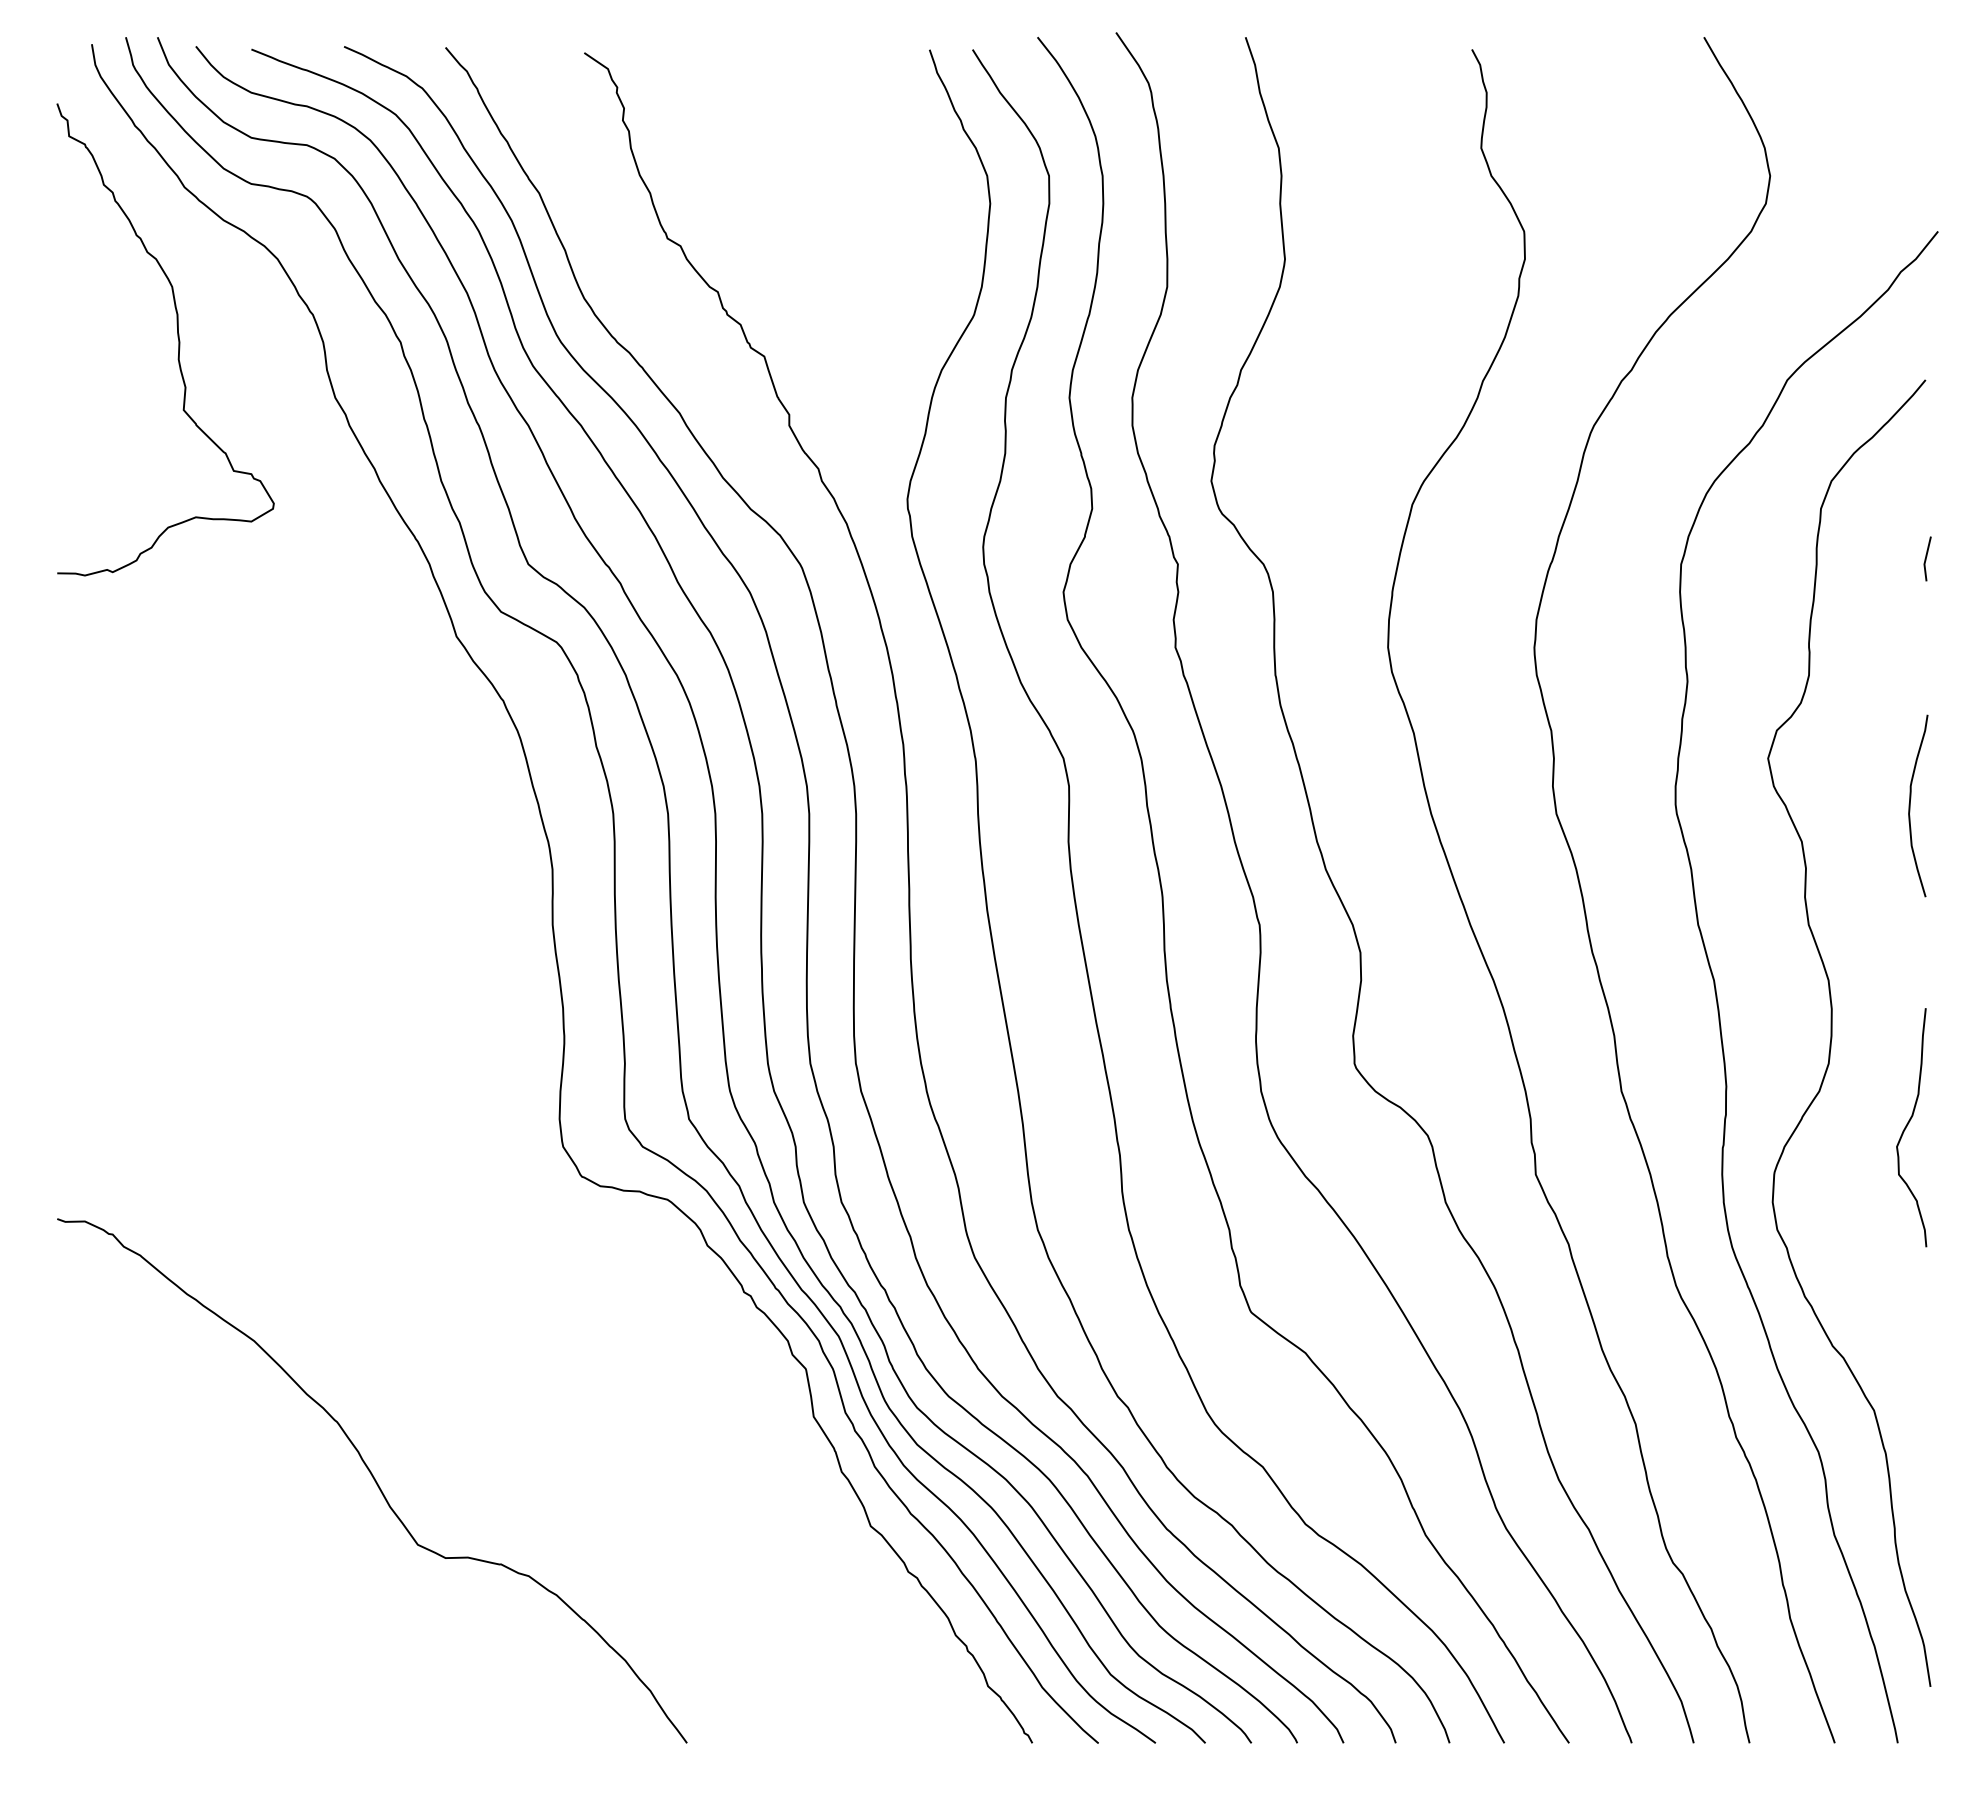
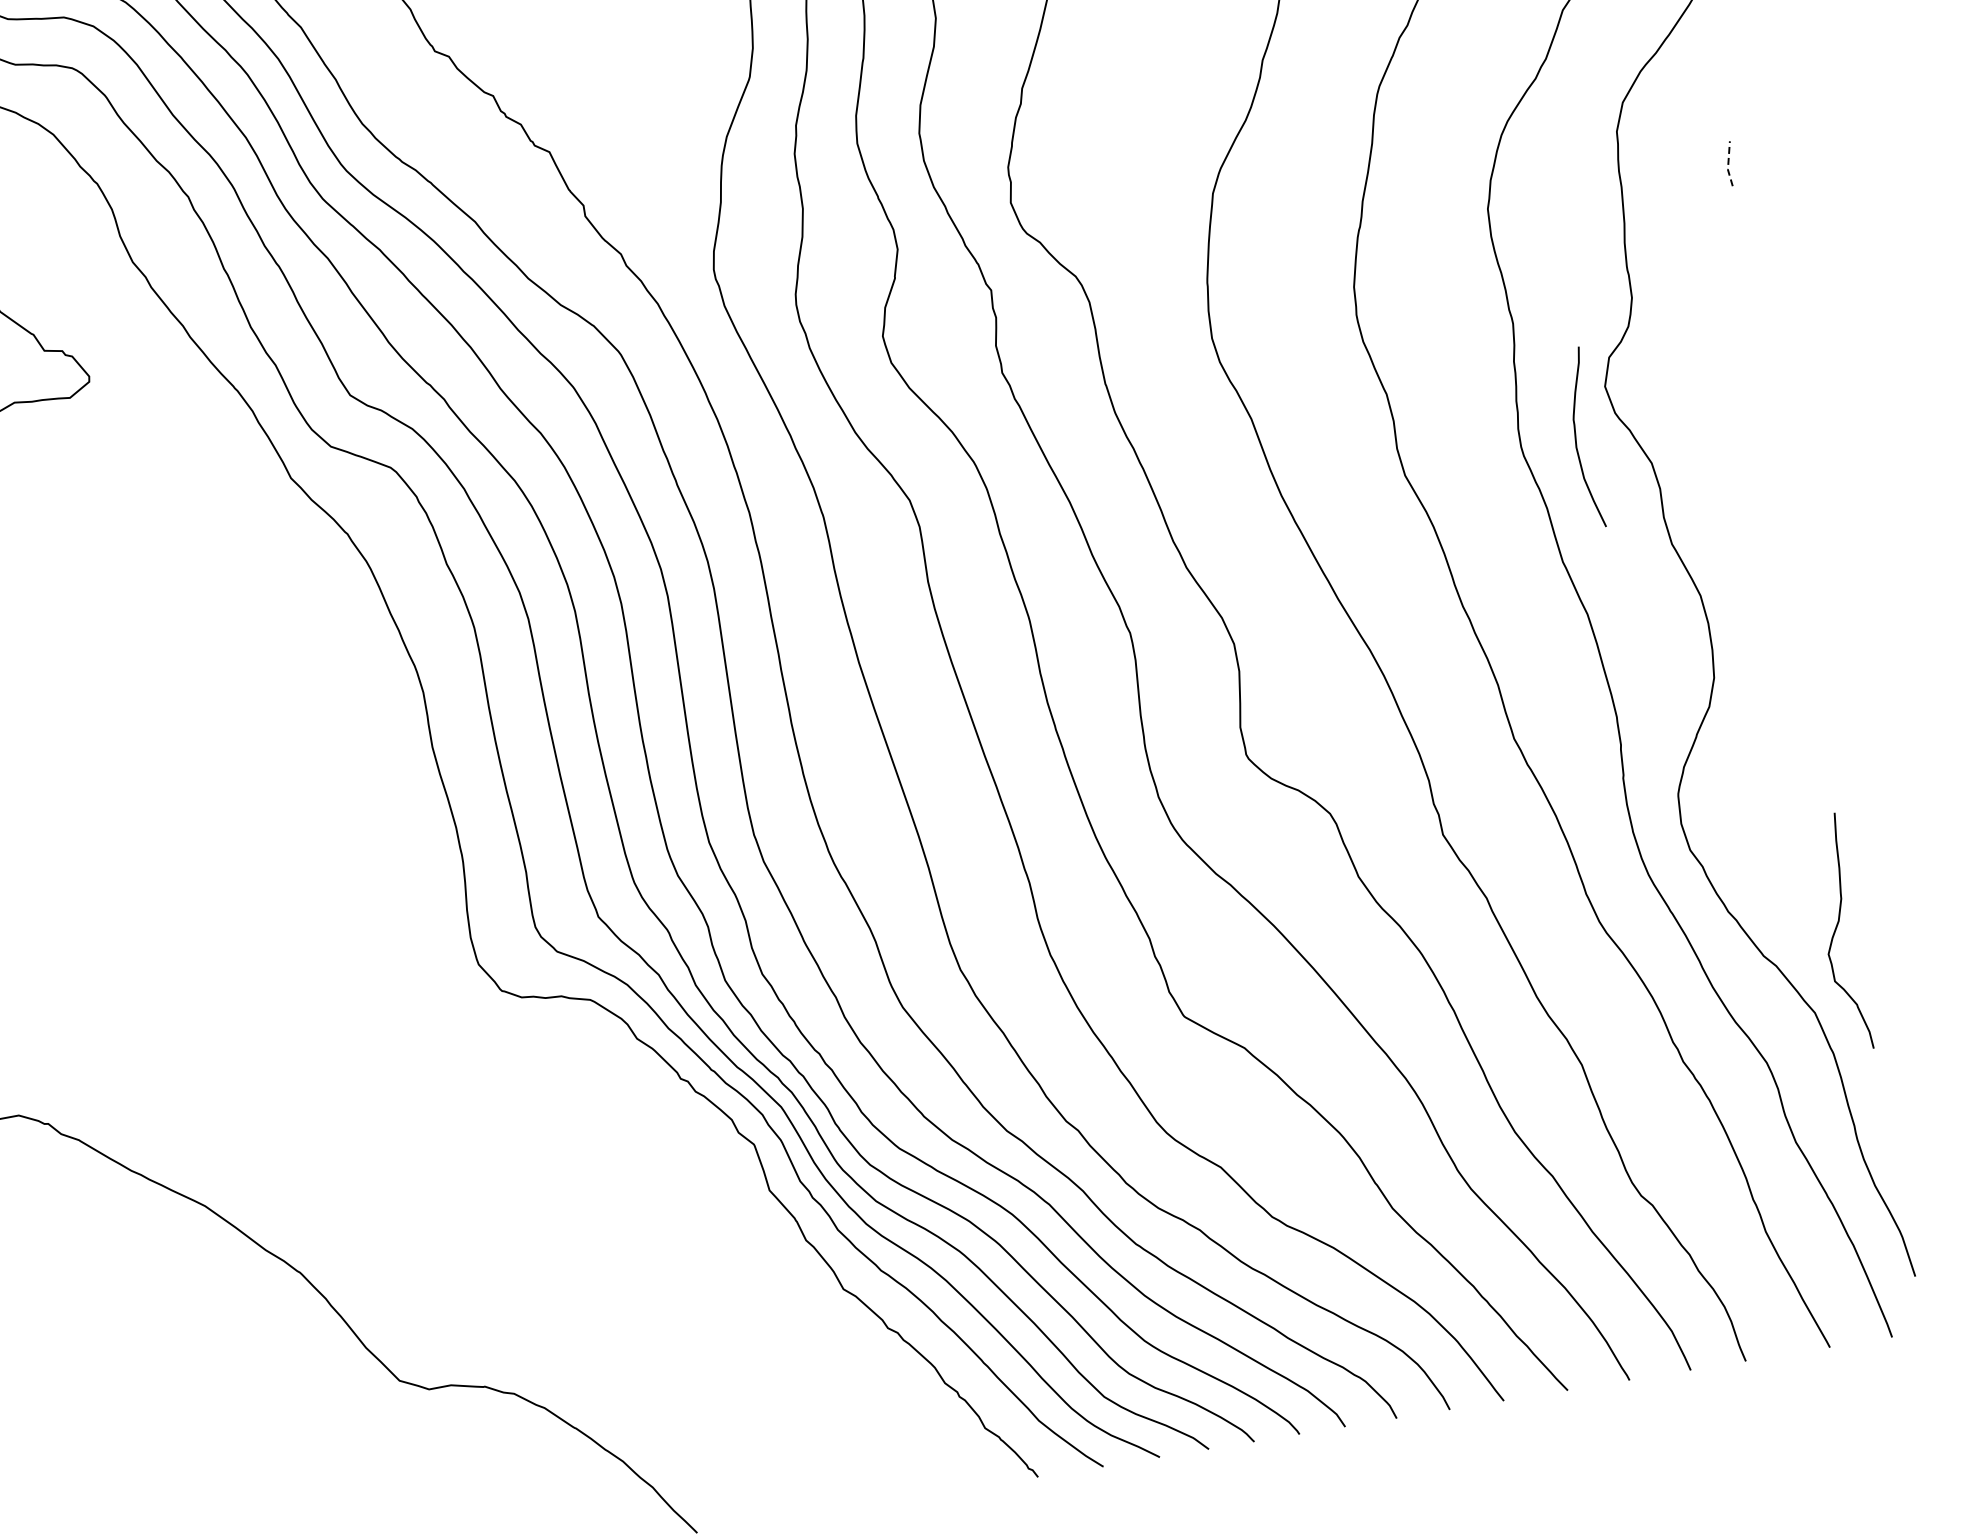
line: (1925, 559) -> (1728, 164), solid -> dashed
curve: (1910, 805) -> (1576, 438), moved
curve: (1907, 1126) -> (1835, 932), moved

